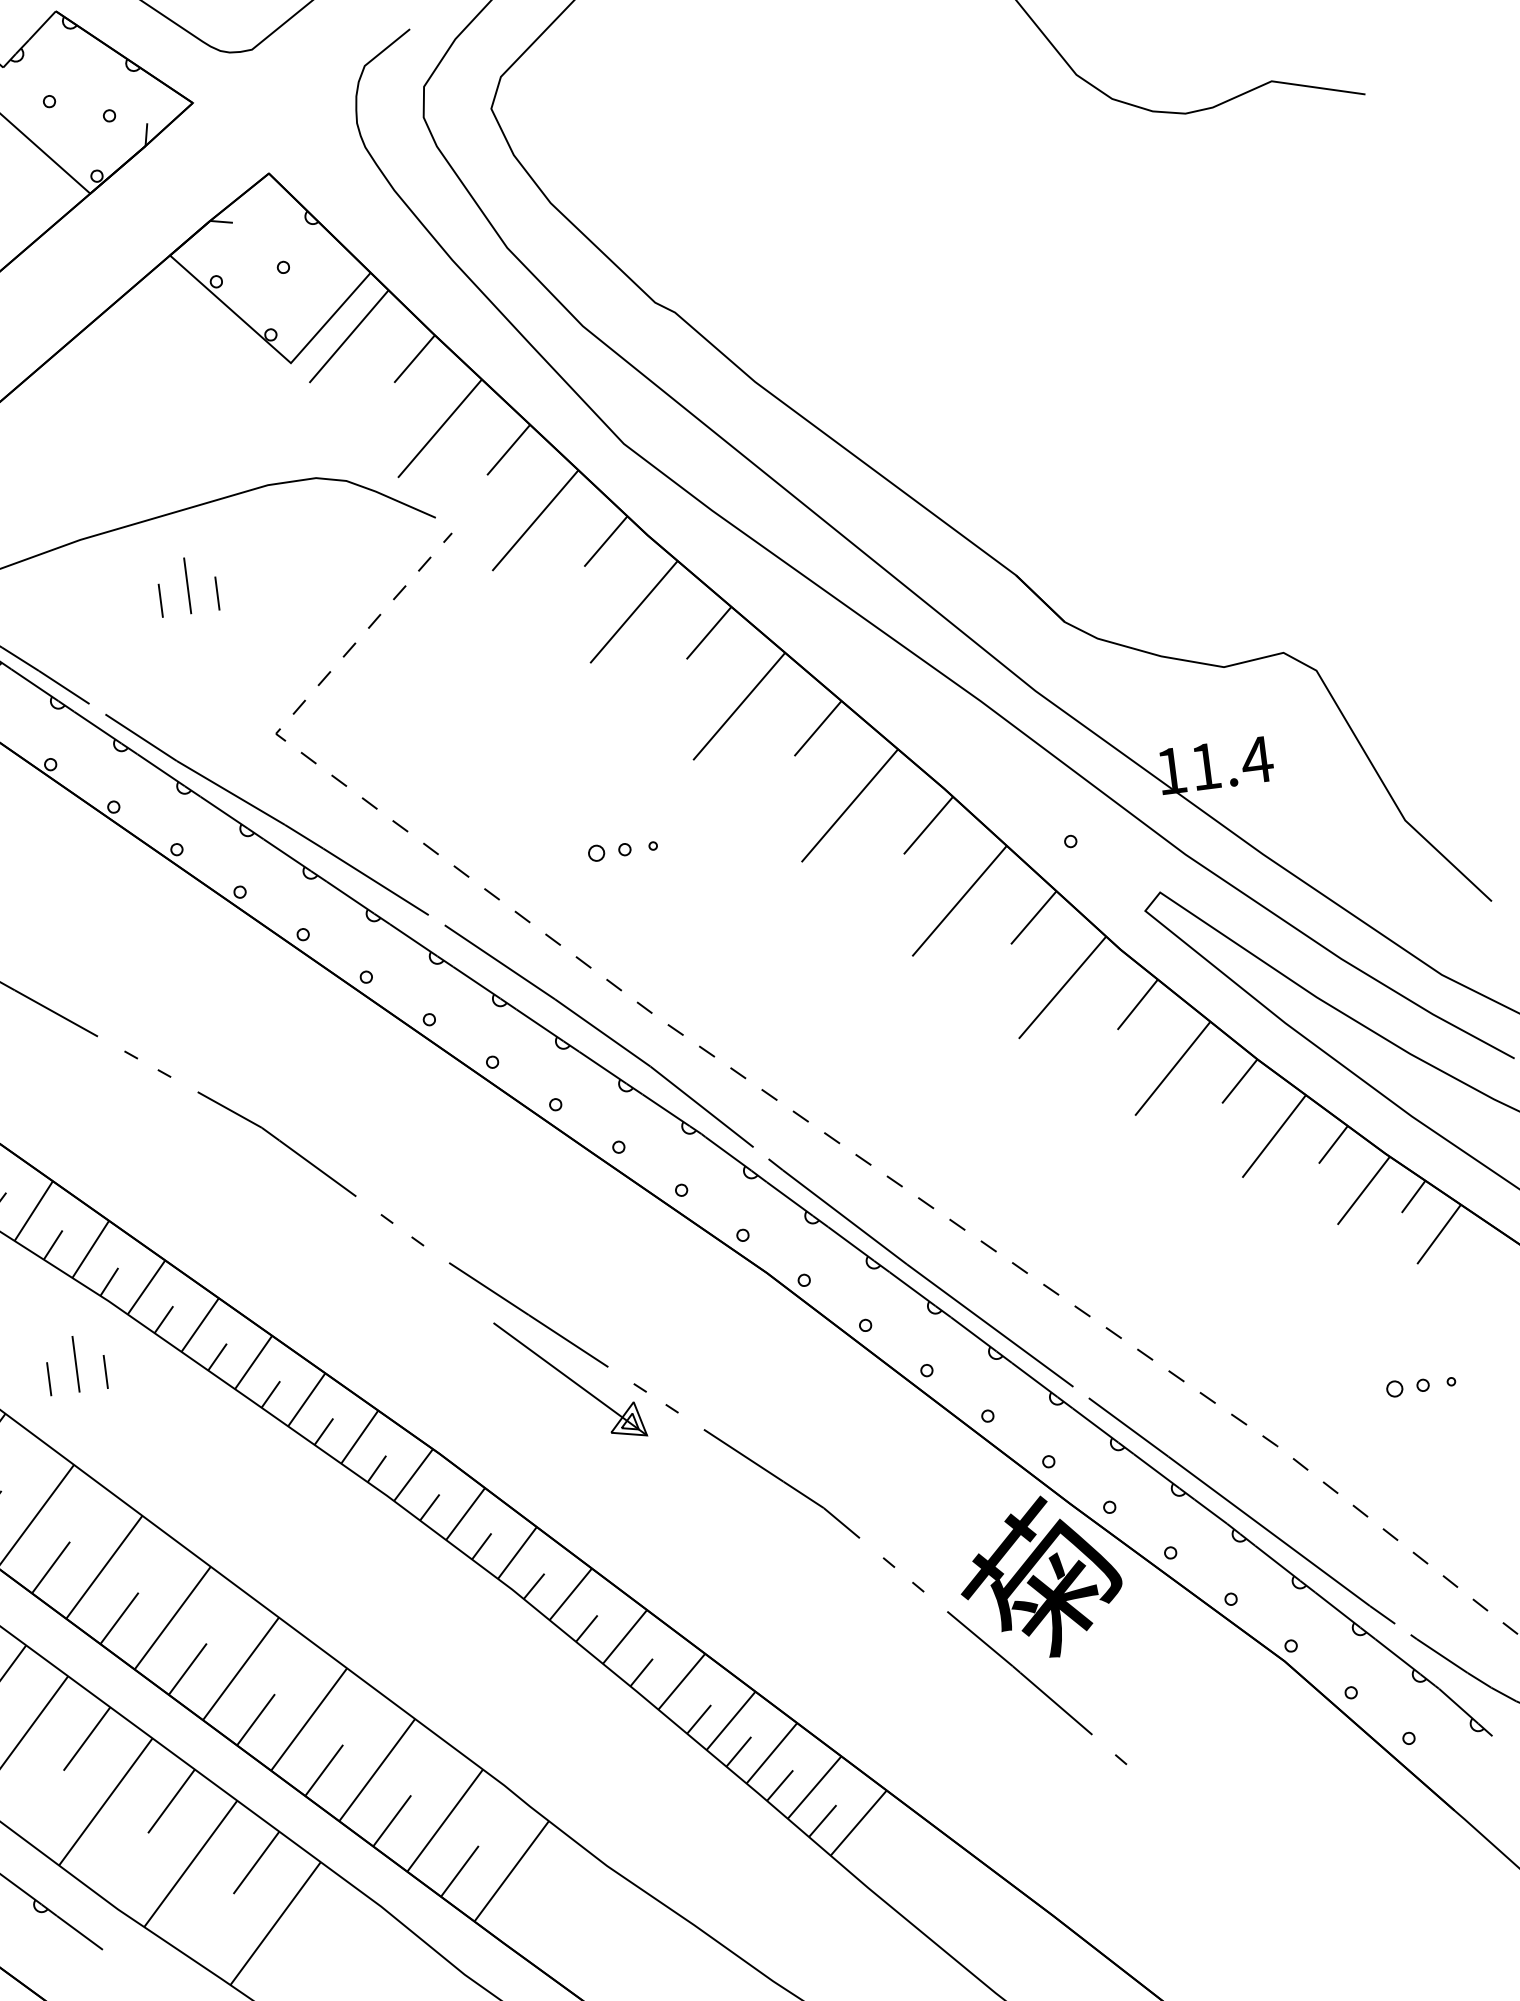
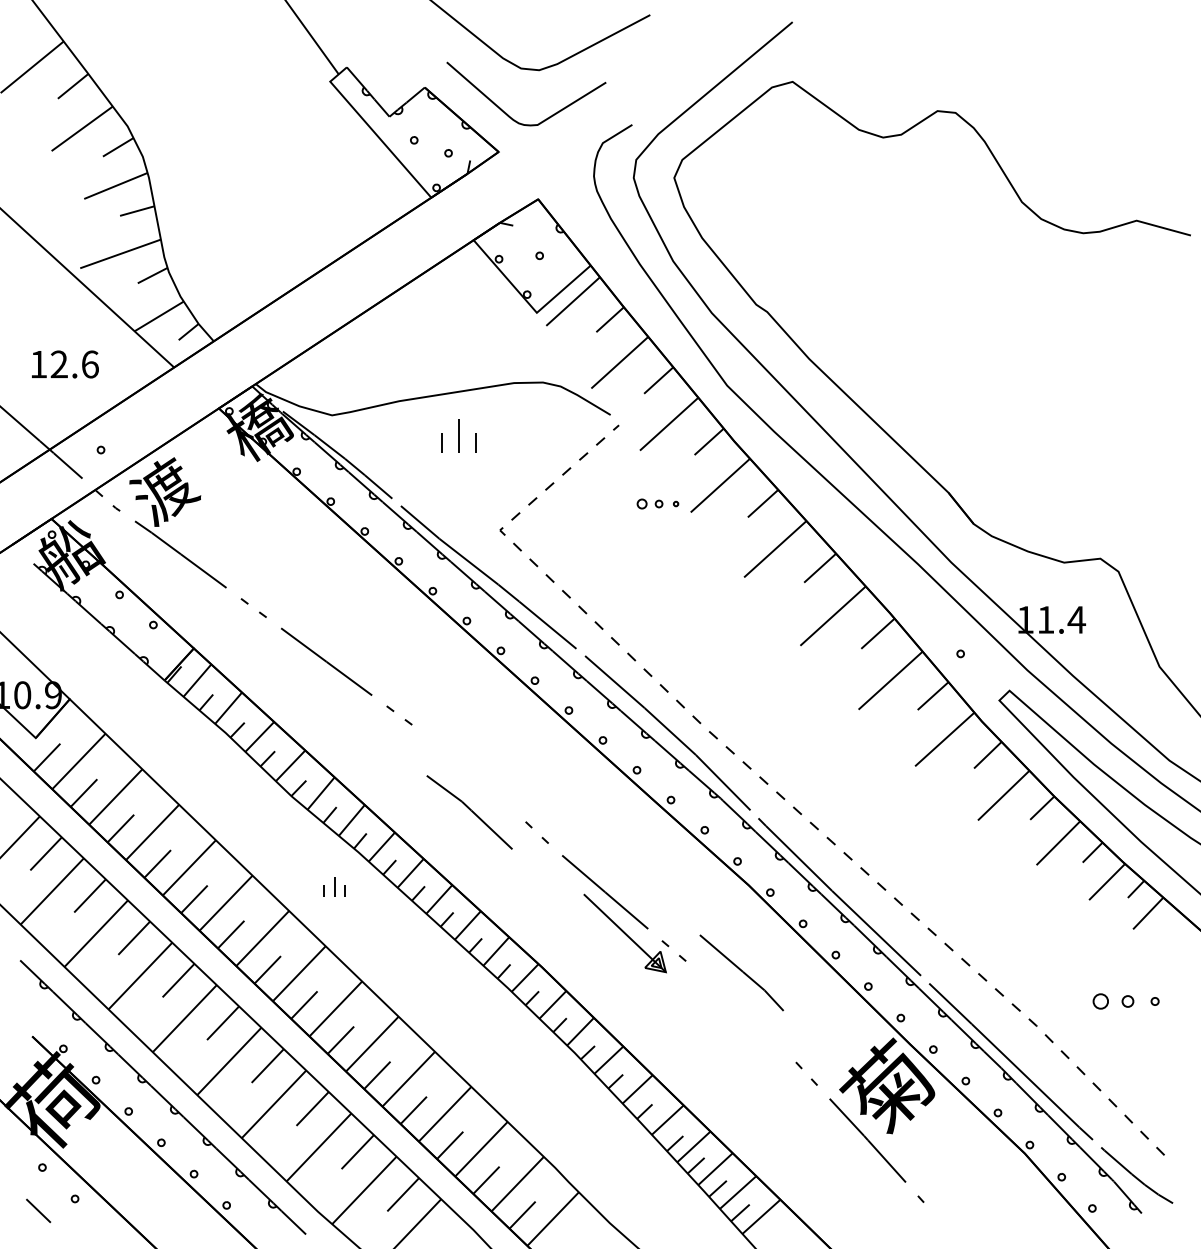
part: (622, 849) -> (657, 503), moved
part: (276, 1144) -> (469, 812), moved
part: (75, 1363) -> (334, 886), size x0.6
part: (1421, 1384) -> (1126, 1000), size x1.6
part: (781, 1483) -> (741, 972), moved

